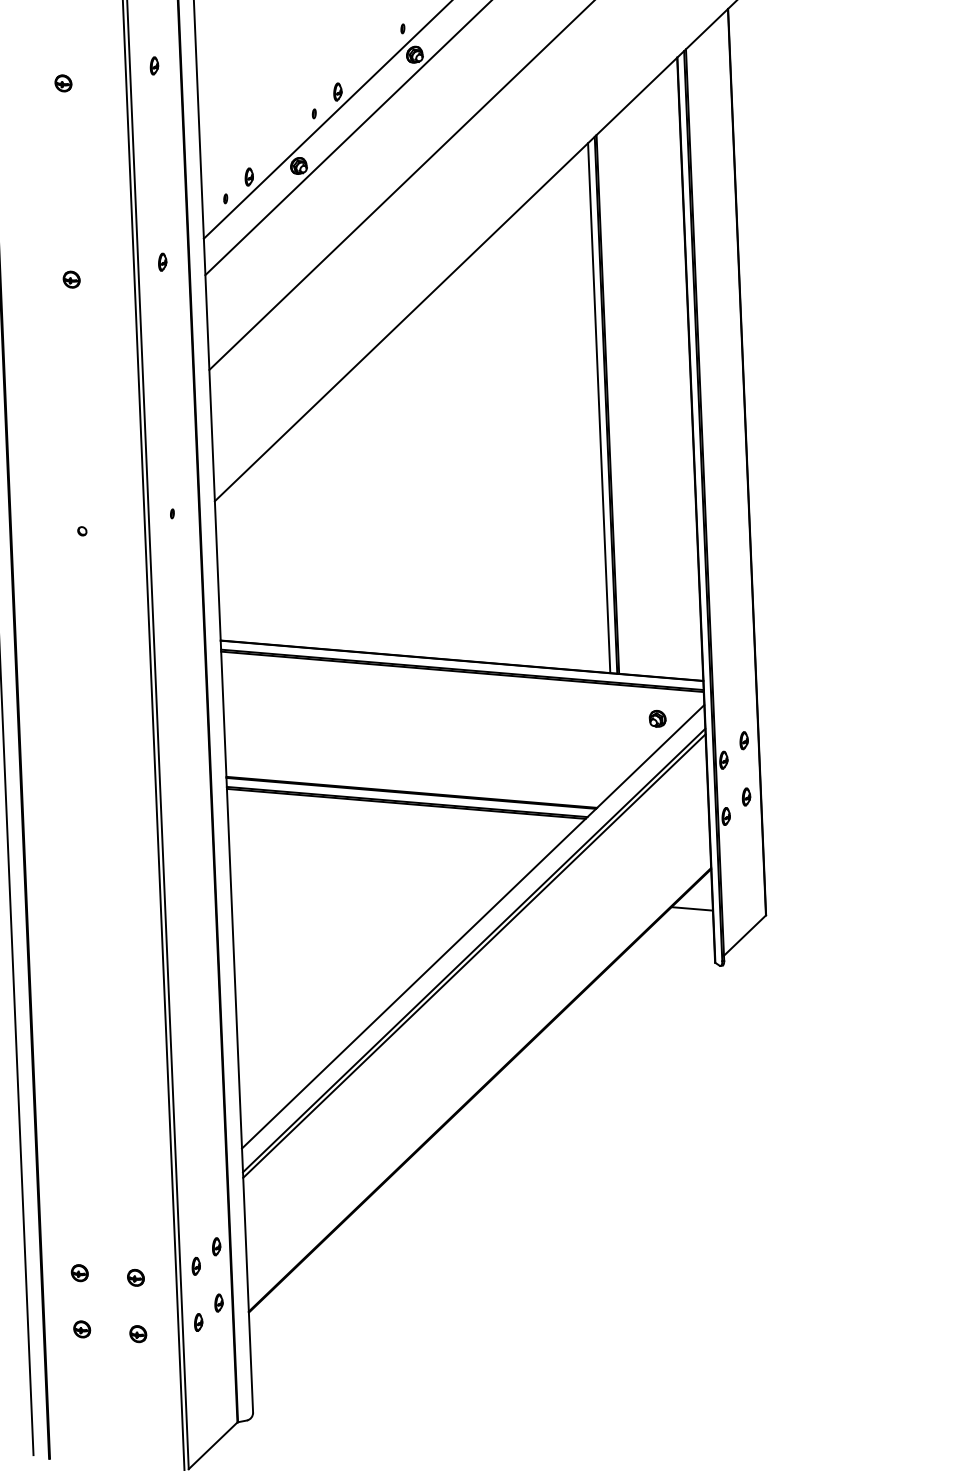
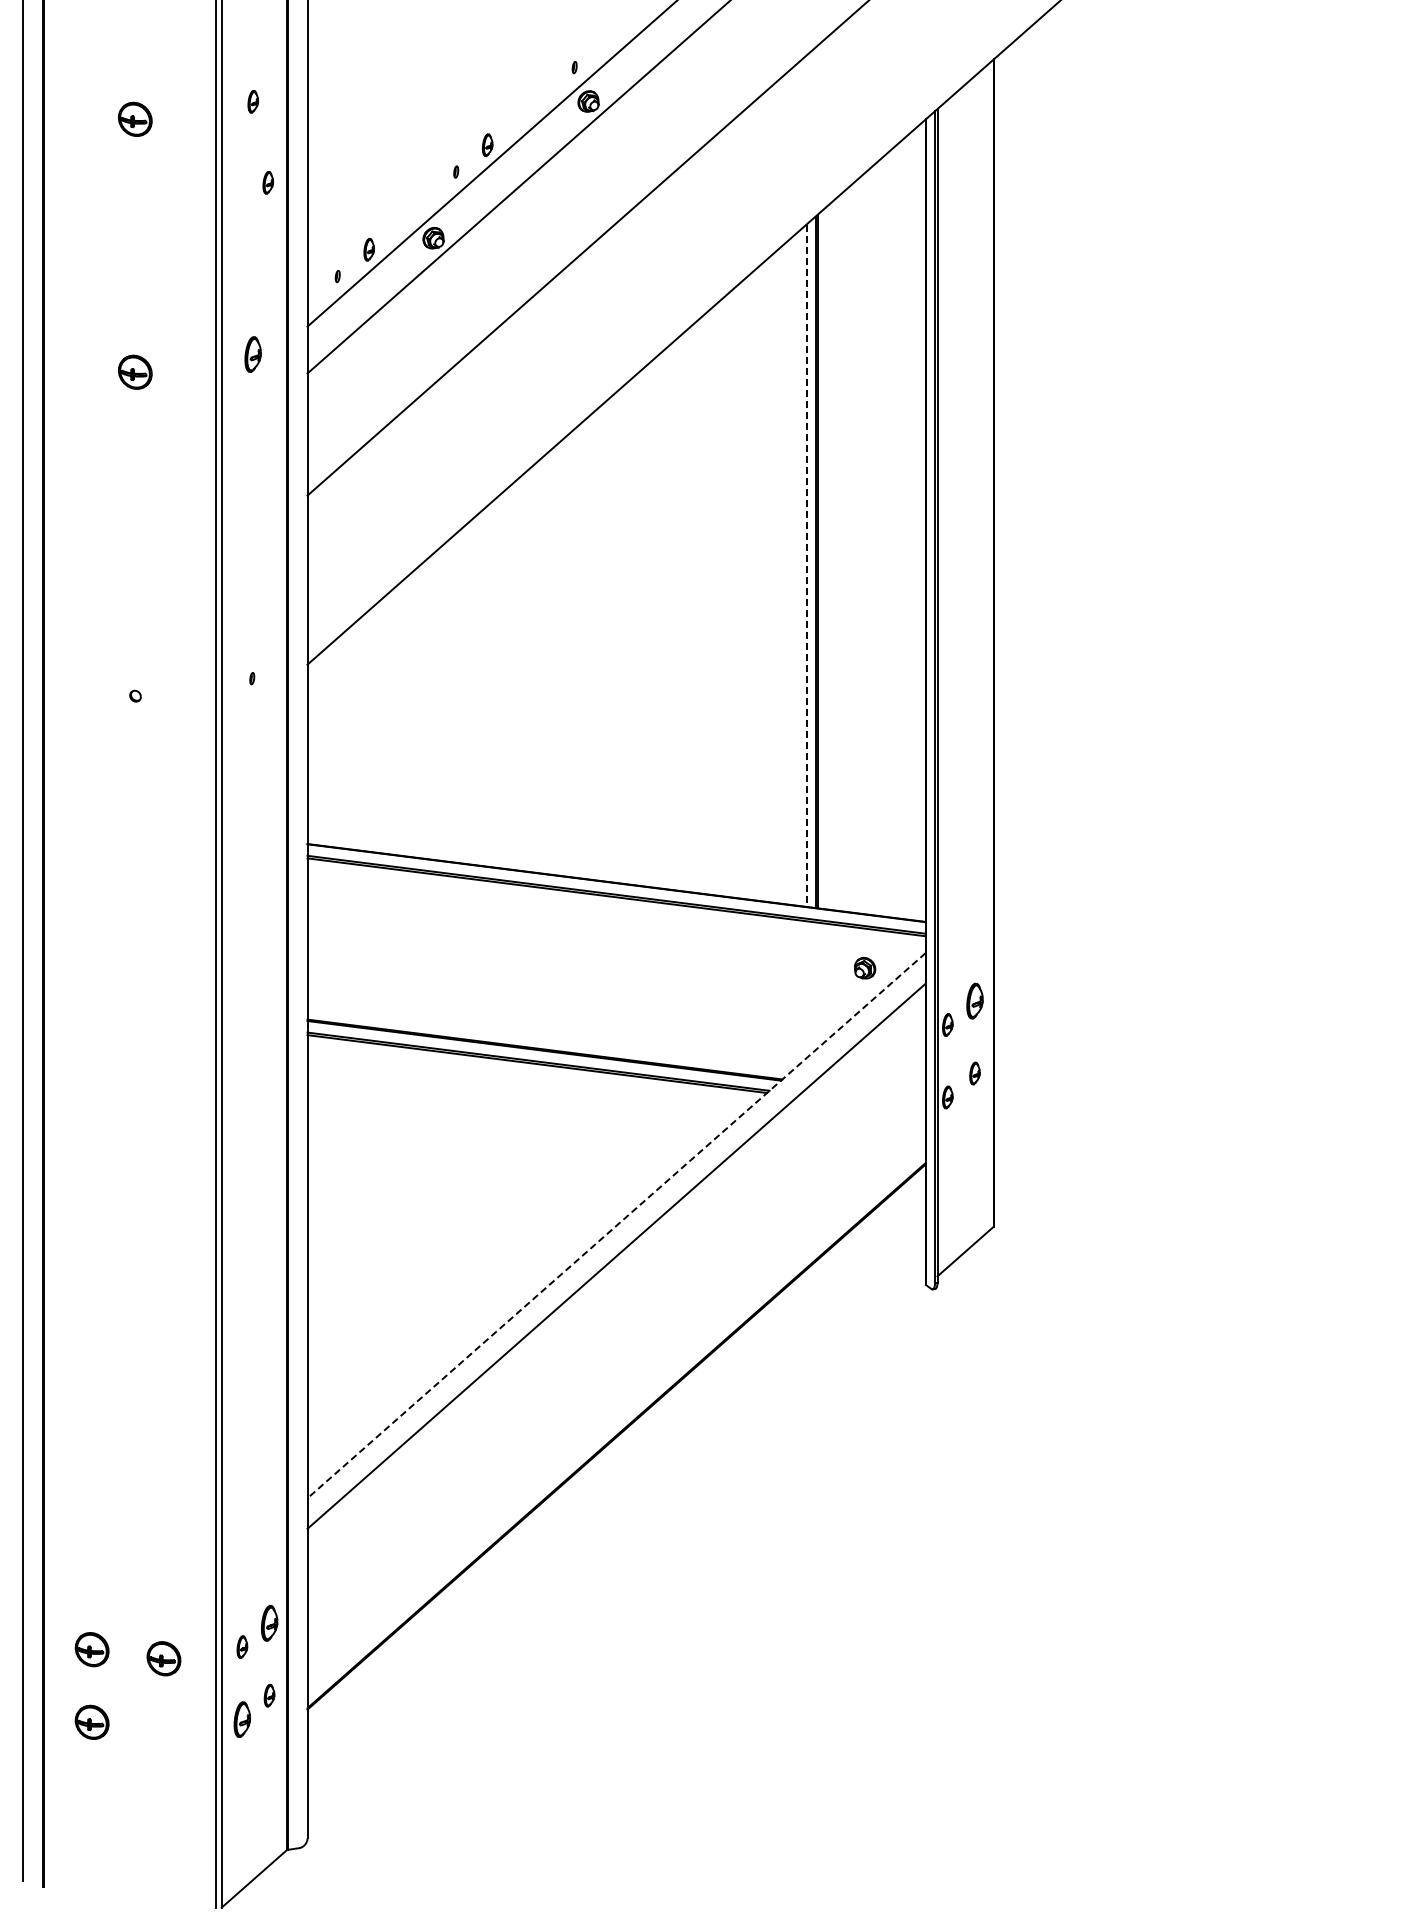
part: (63, 83) -> (135, 119), size x1.6
part: (168, 128) -> (268, 182), added
part: (162, 262) -> (253, 354), size x1.6
part: (71, 279) -> (135, 371), size x1.6
line: (599, 408) -> (806, 566), solid -> dashed
part: (743, 740) -> (974, 1000), size x1.6
line: (691, 908) -> (898, 1214), removed
line: (473, 927) -> (616, 1226), solid -> dashed
line: (474, 956) -> (616, 1263), removed
part: (216, 1246) -> (269, 1622), size x1.6
part: (79, 1272) -> (92, 1649), size x1.6
part: (136, 1277) -> (164, 1658), size x1.6
part: (198, 1322) -> (242, 1719), size x1.6
part: (82, 1328) -> (92, 1721), size x1.6
part: (138, 1334) -> (164, 1731), removed

